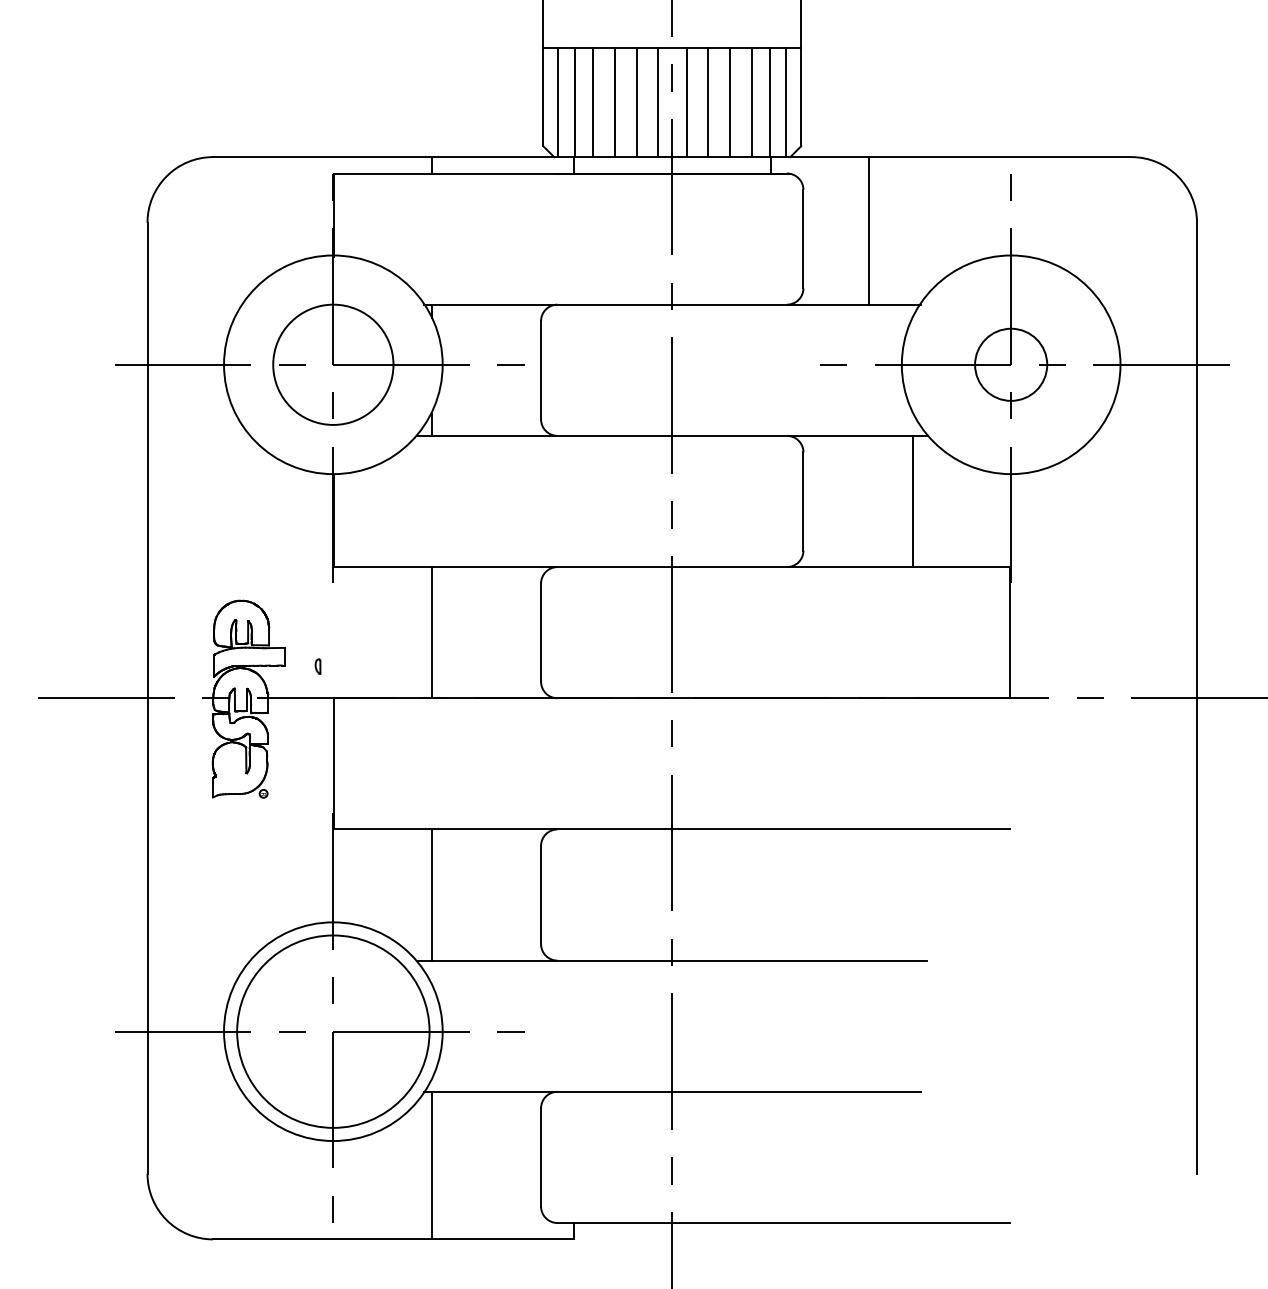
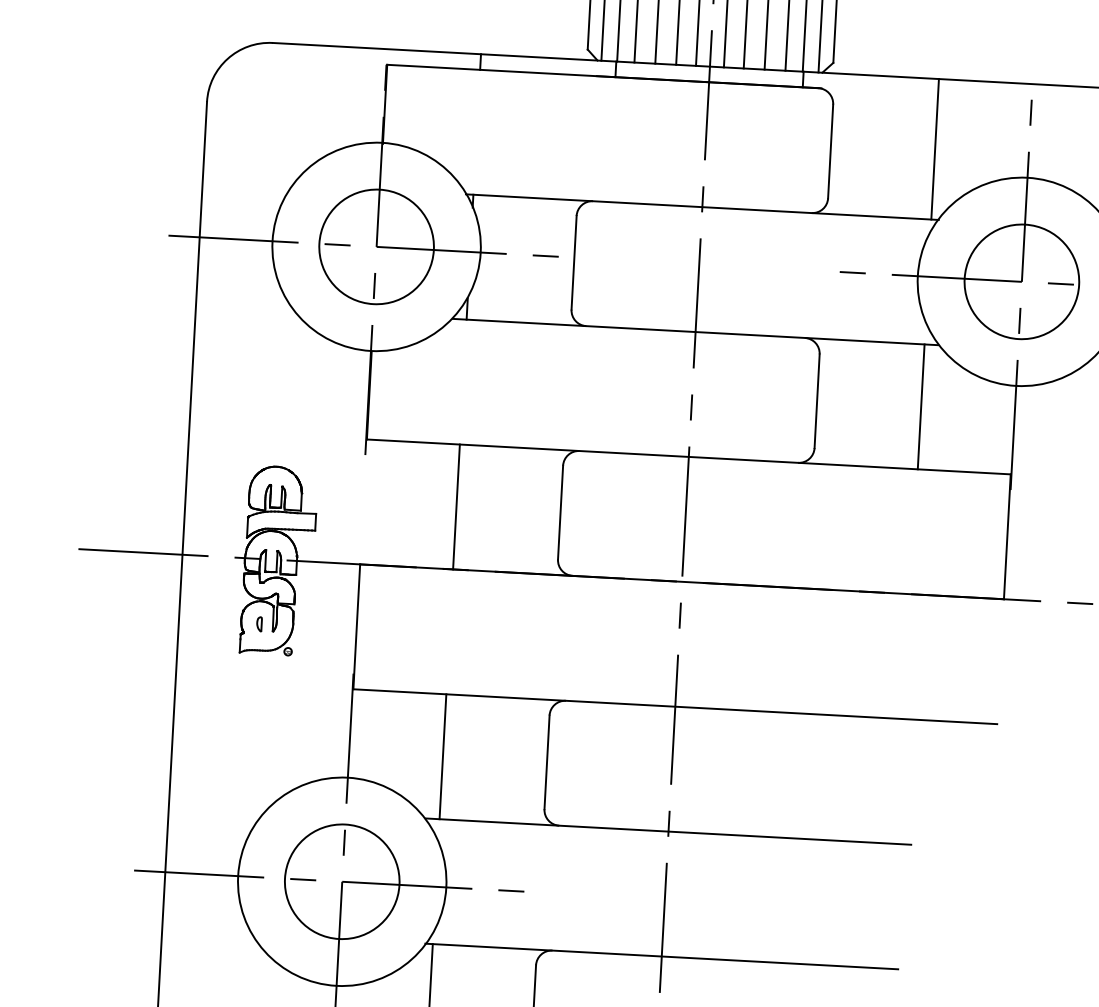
line: (868, 230) -> (934, 148), moved
circle: (1011, 364) -> (1022, 281), size x1.67
part: (317, 666) -> (258, 624), moved
circle: (333, 1031) -> (342, 881), size x0.62

